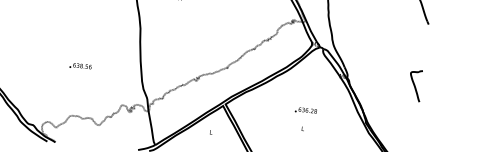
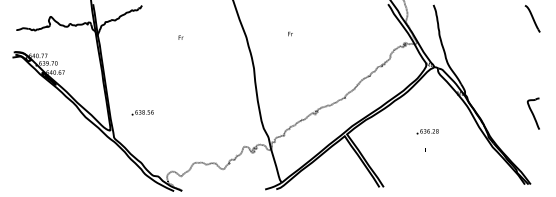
text: (80, 66) -> (142, 112), moved
part: (415, 85) -> (533, 113), moved

